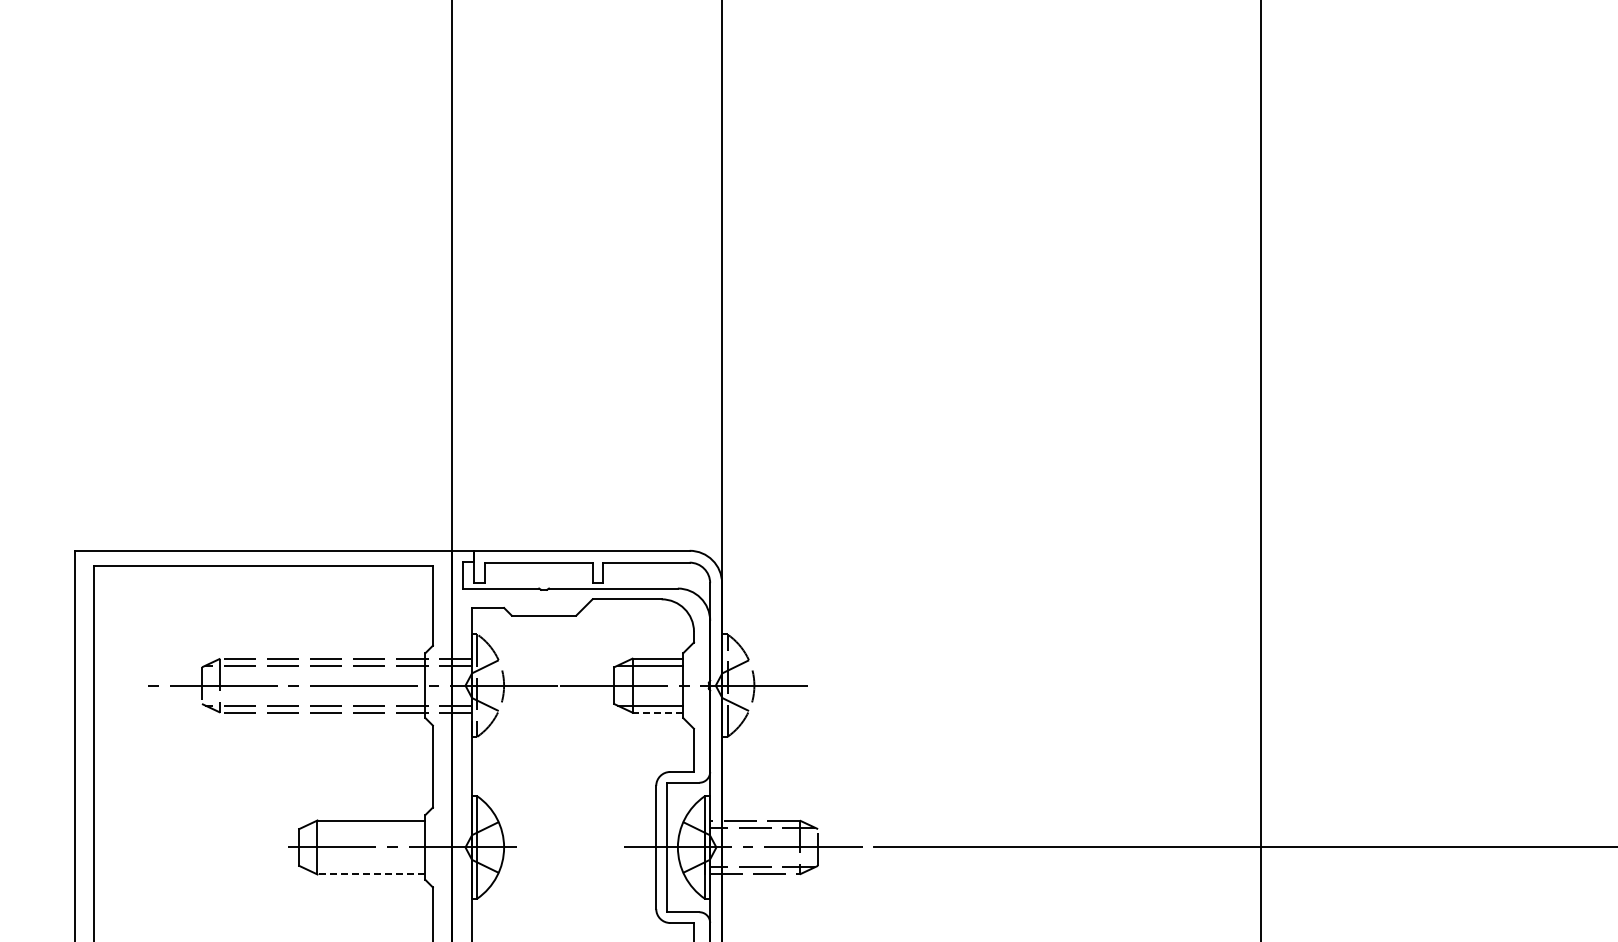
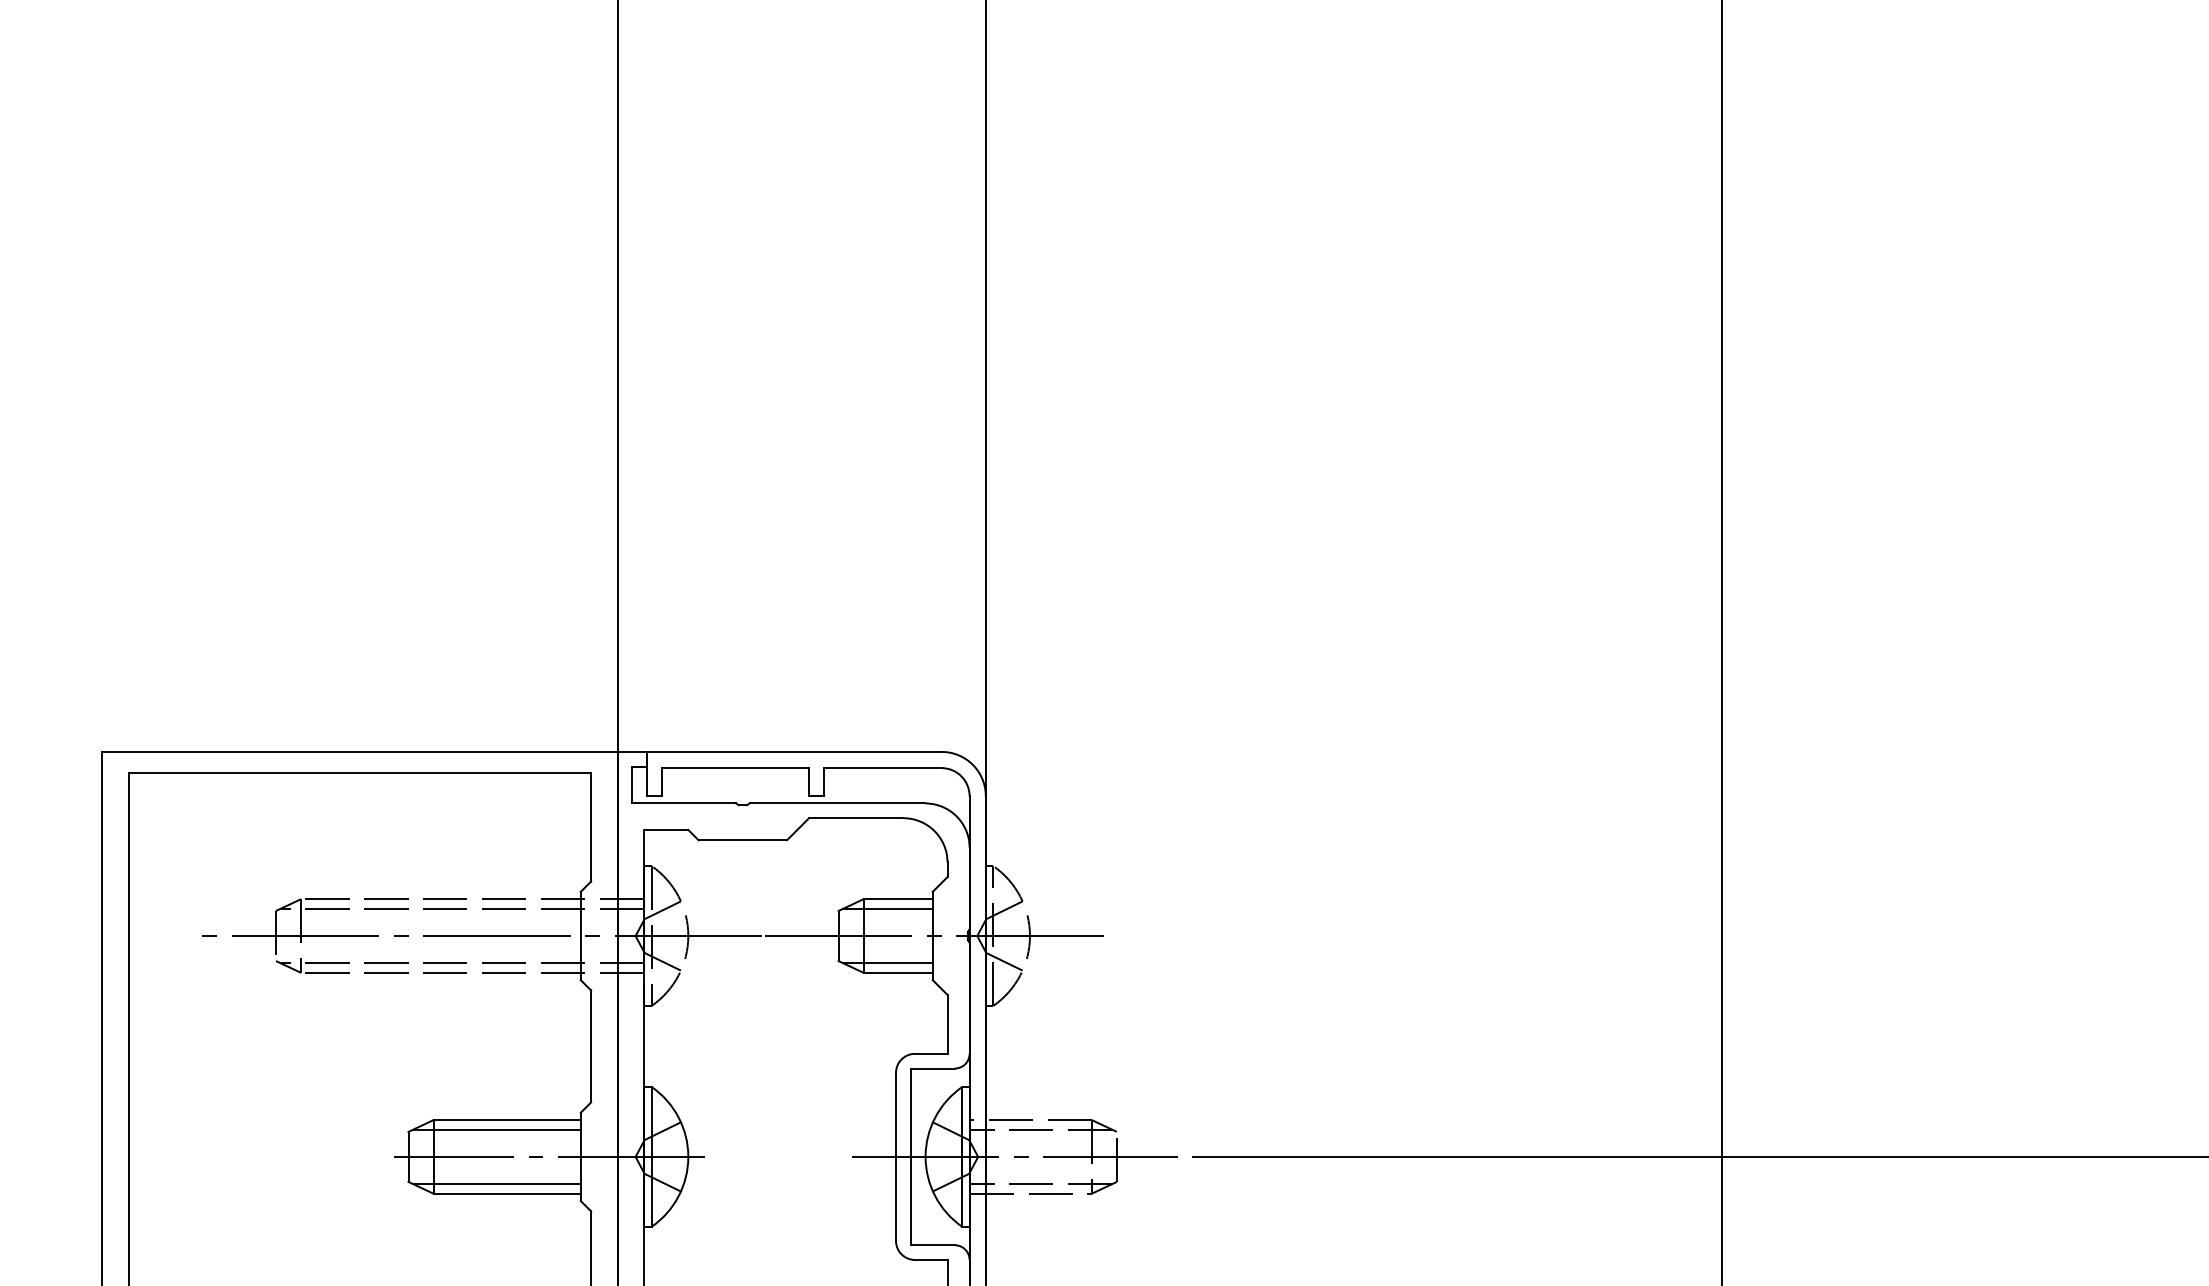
line: (657, 712) -> (897, 972), dashed -> solid
line: (363, 827) -> (496, 1129), added
line: (363, 867) -> (496, 1184), added
line: (371, 874) -> (507, 1193), dashed -> solid

